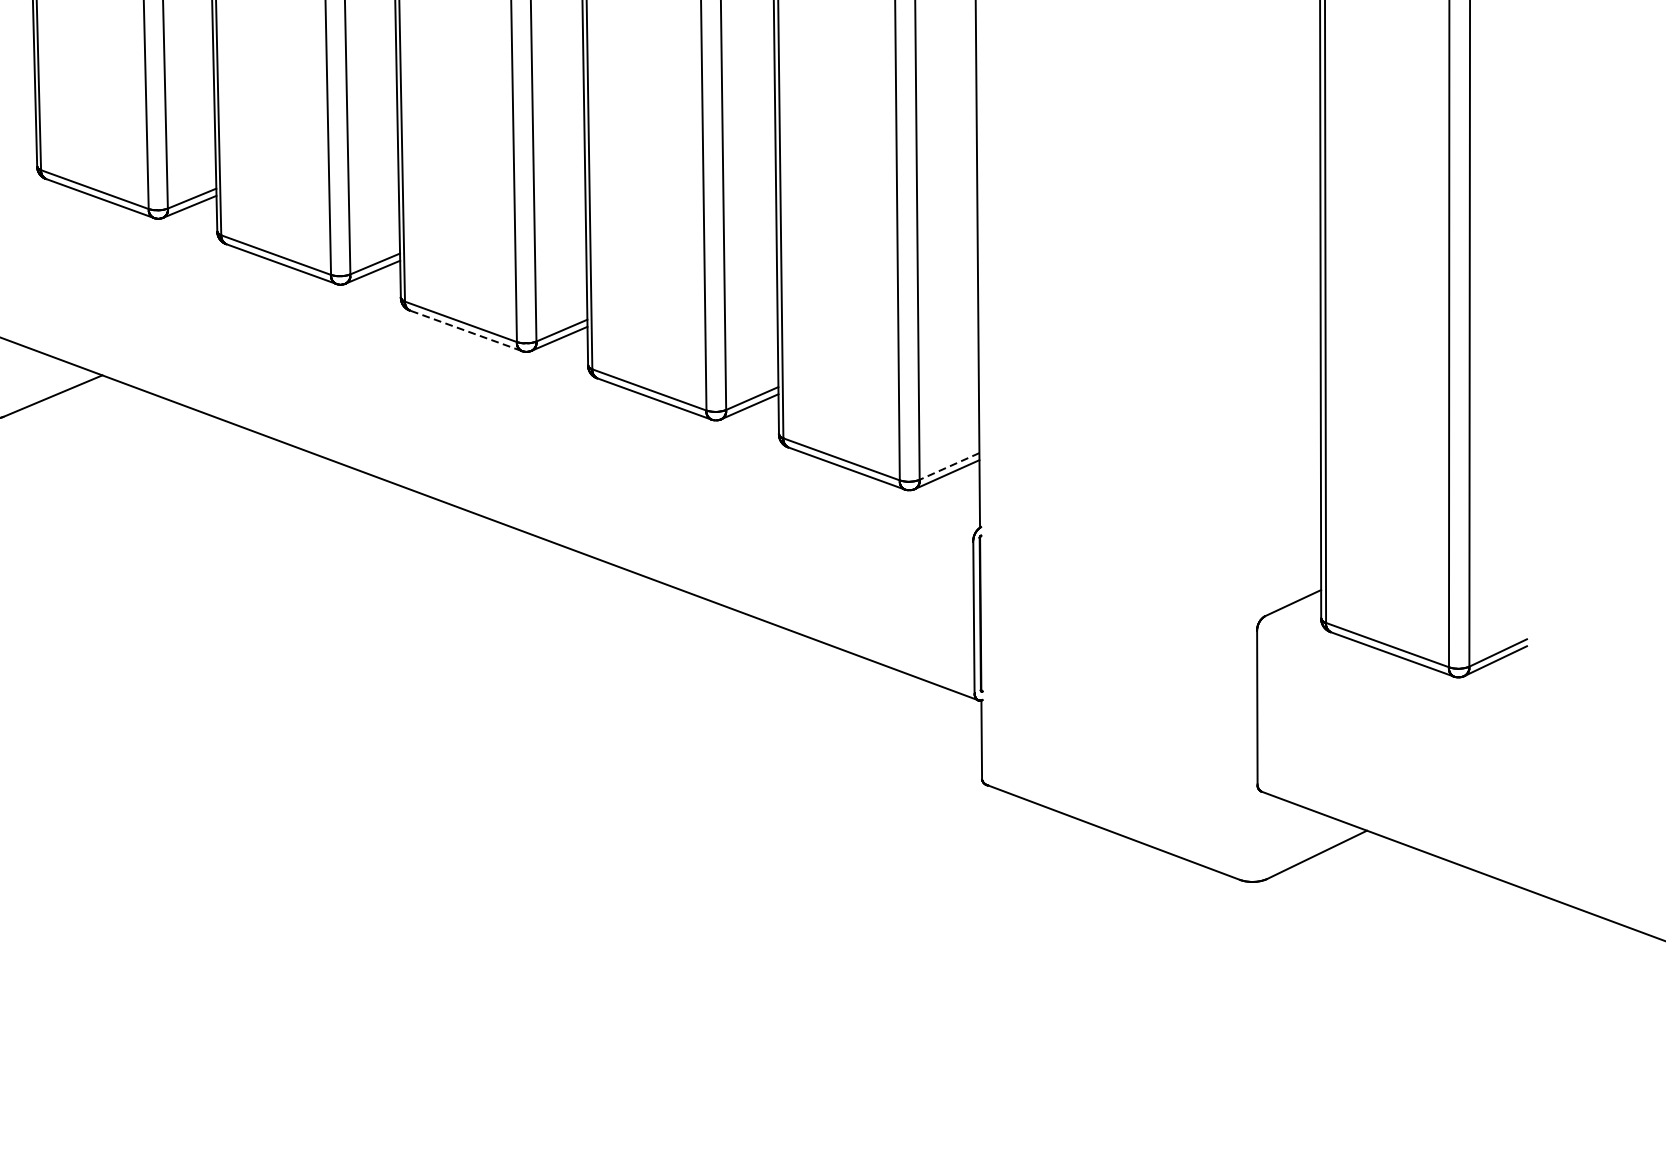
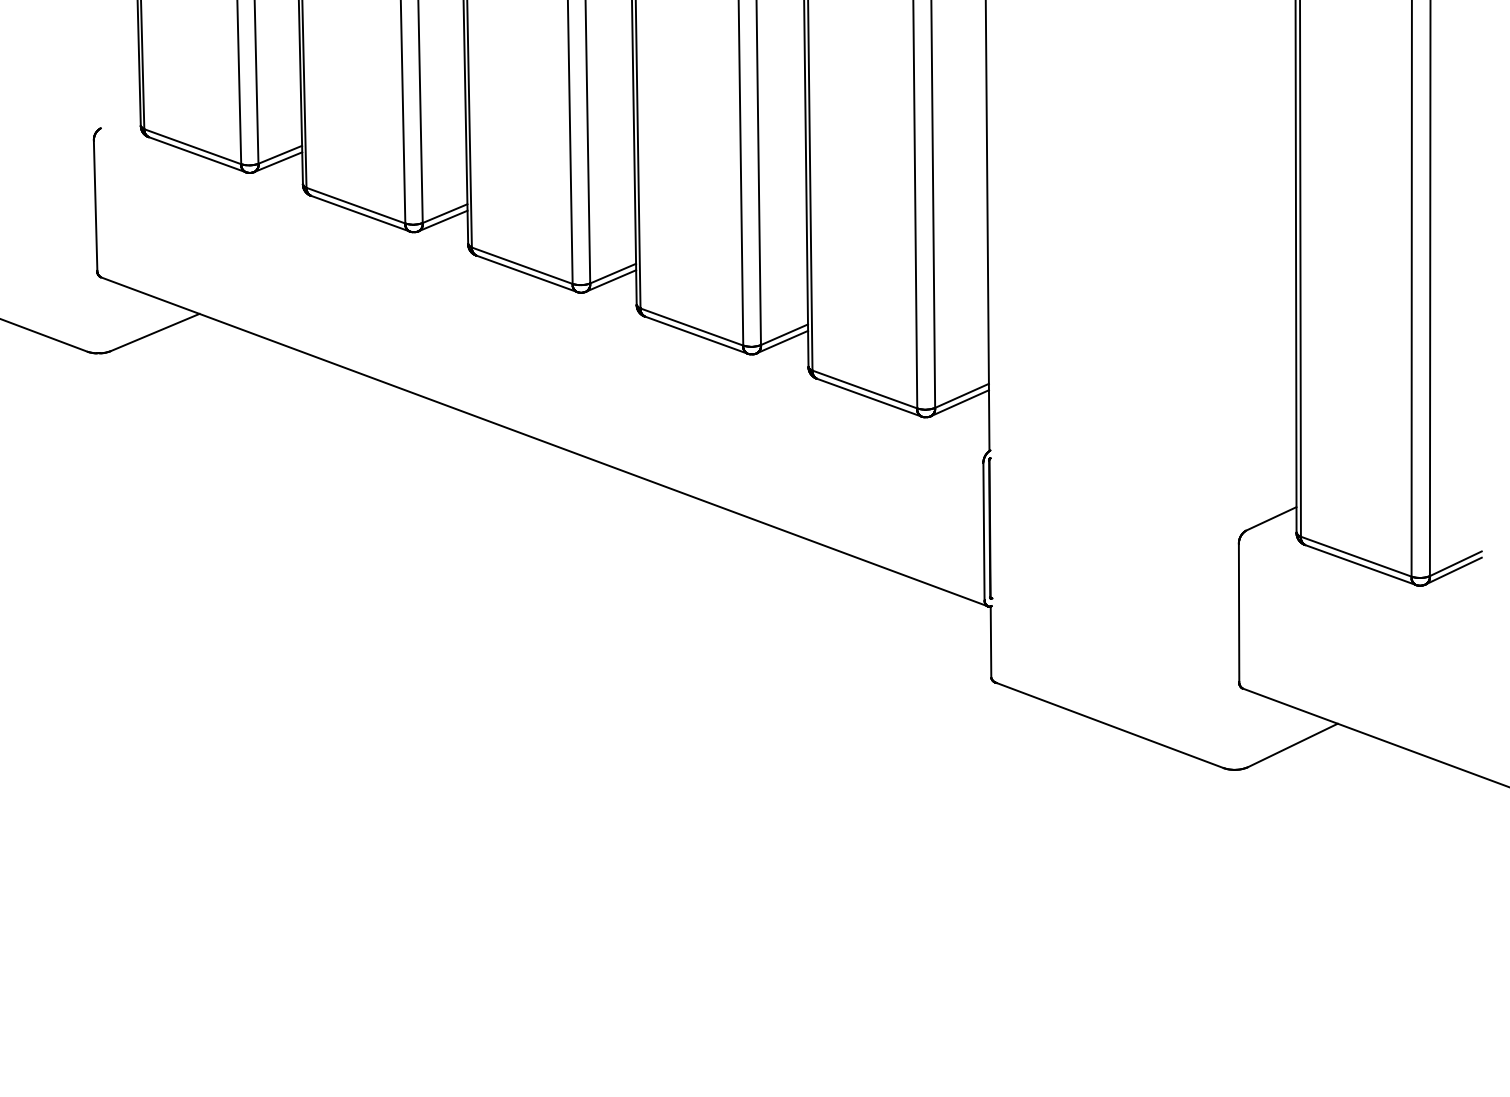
line: (465, 330) -> (526, 273), dashed -> solid
line: (948, 467) -> (961, 396), dashed -> solid

